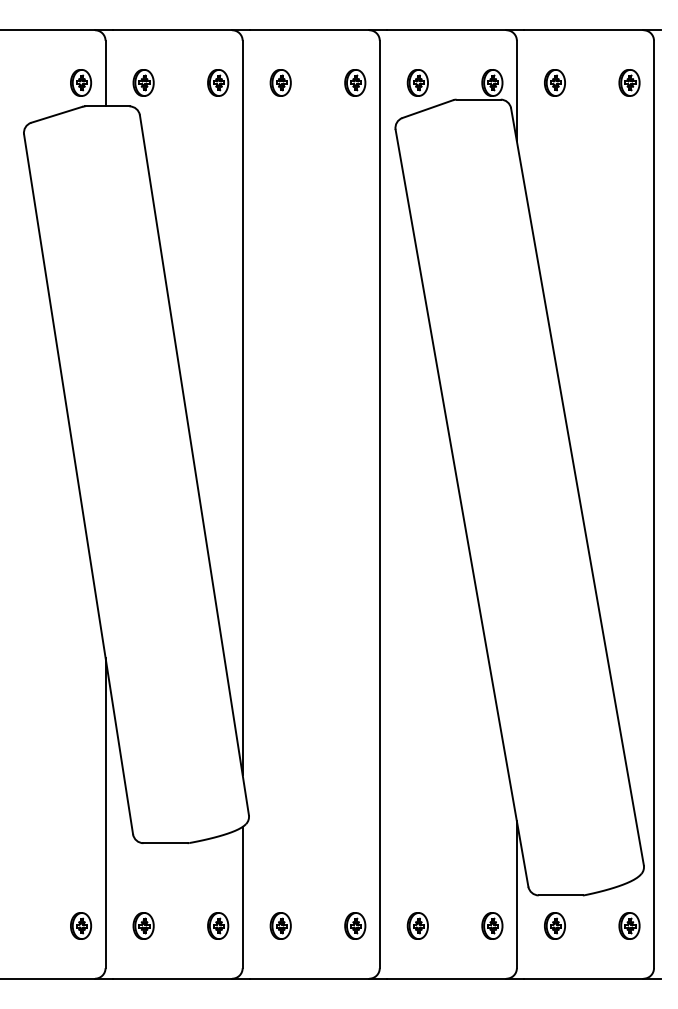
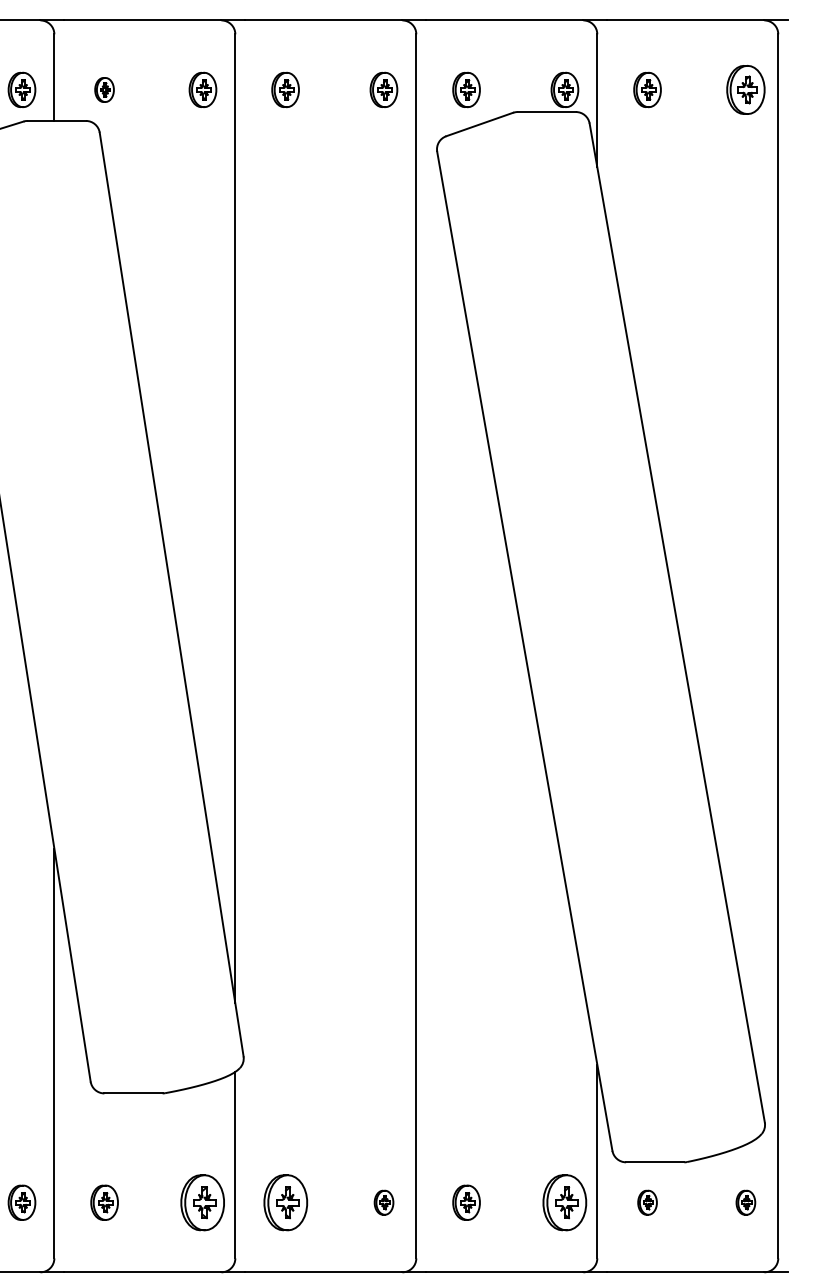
part: (143, 82) -> (104, 89), size x0.7
part: (629, 82) -> (745, 89), size x1.4
part: (218, 925) -> (203, 1202), size x1.6
part: (280, 925) -> (285, 1202), size x1.6
part: (355, 925) -> (384, 1202), size x0.7
part: (492, 925) -> (565, 1202), size x1.6
part: (554, 925) -> (646, 1202), size x0.7
part: (629, 925) -> (745, 1202), size x0.7

